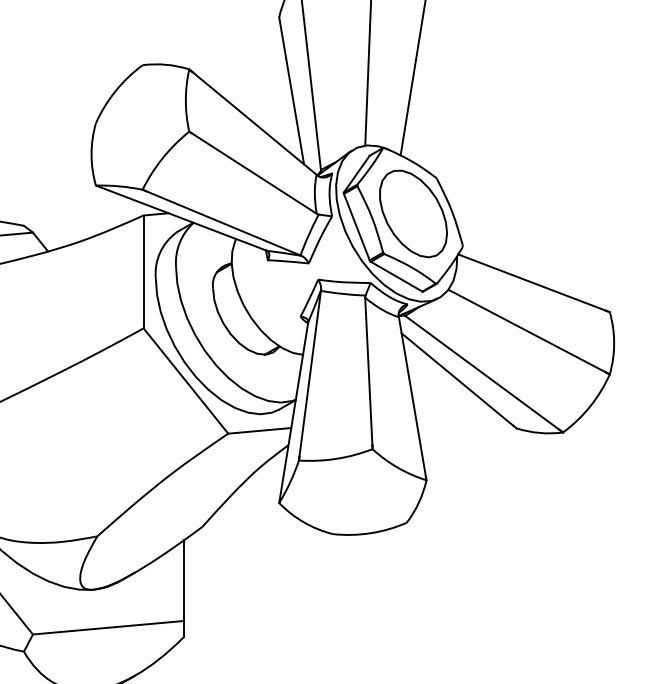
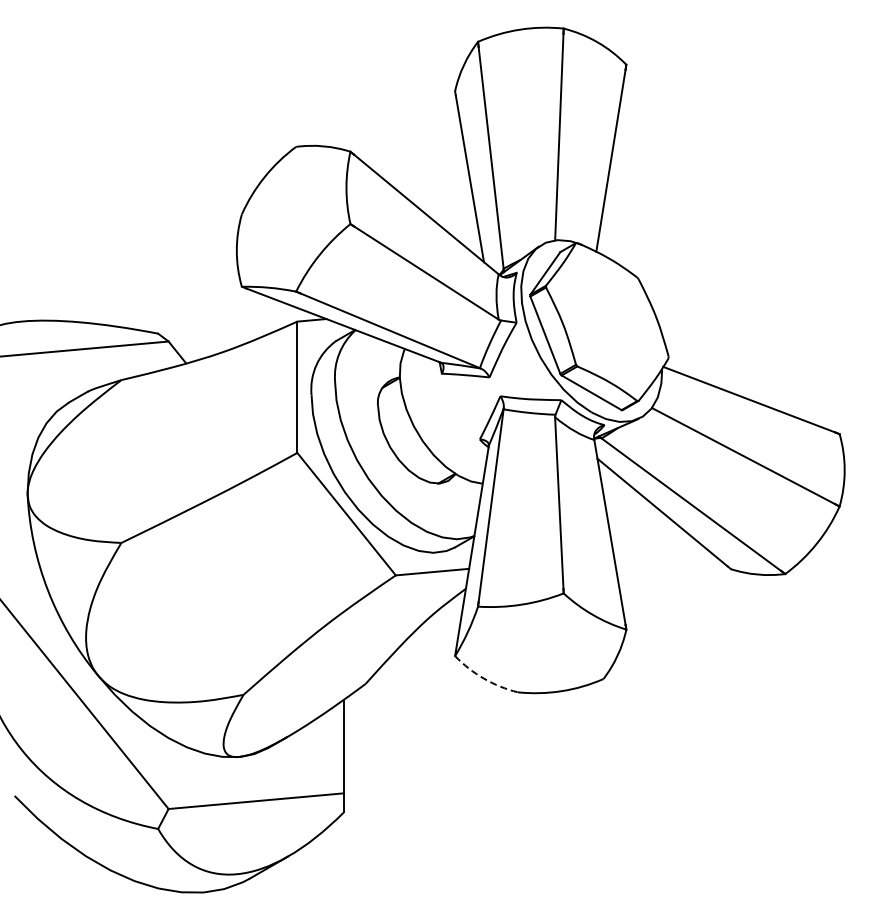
part: (413, 213) -> (611, 319), removed
arc: (303, 522) -> (483, 678), solid -> dashed

